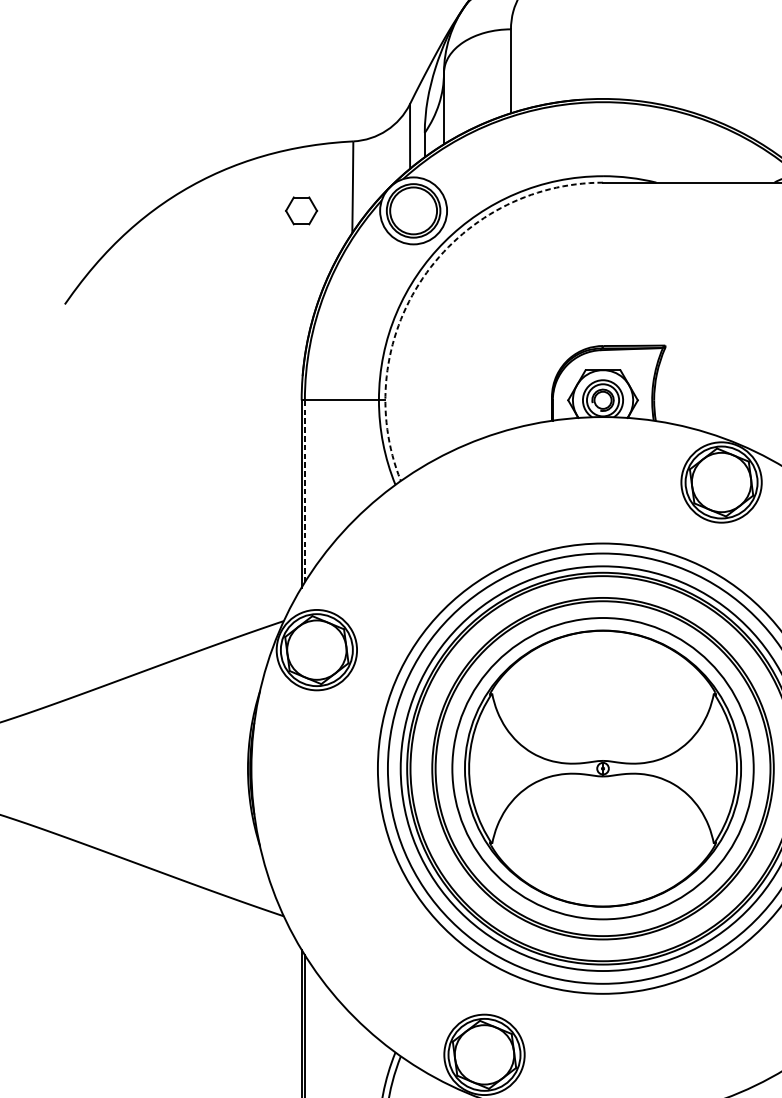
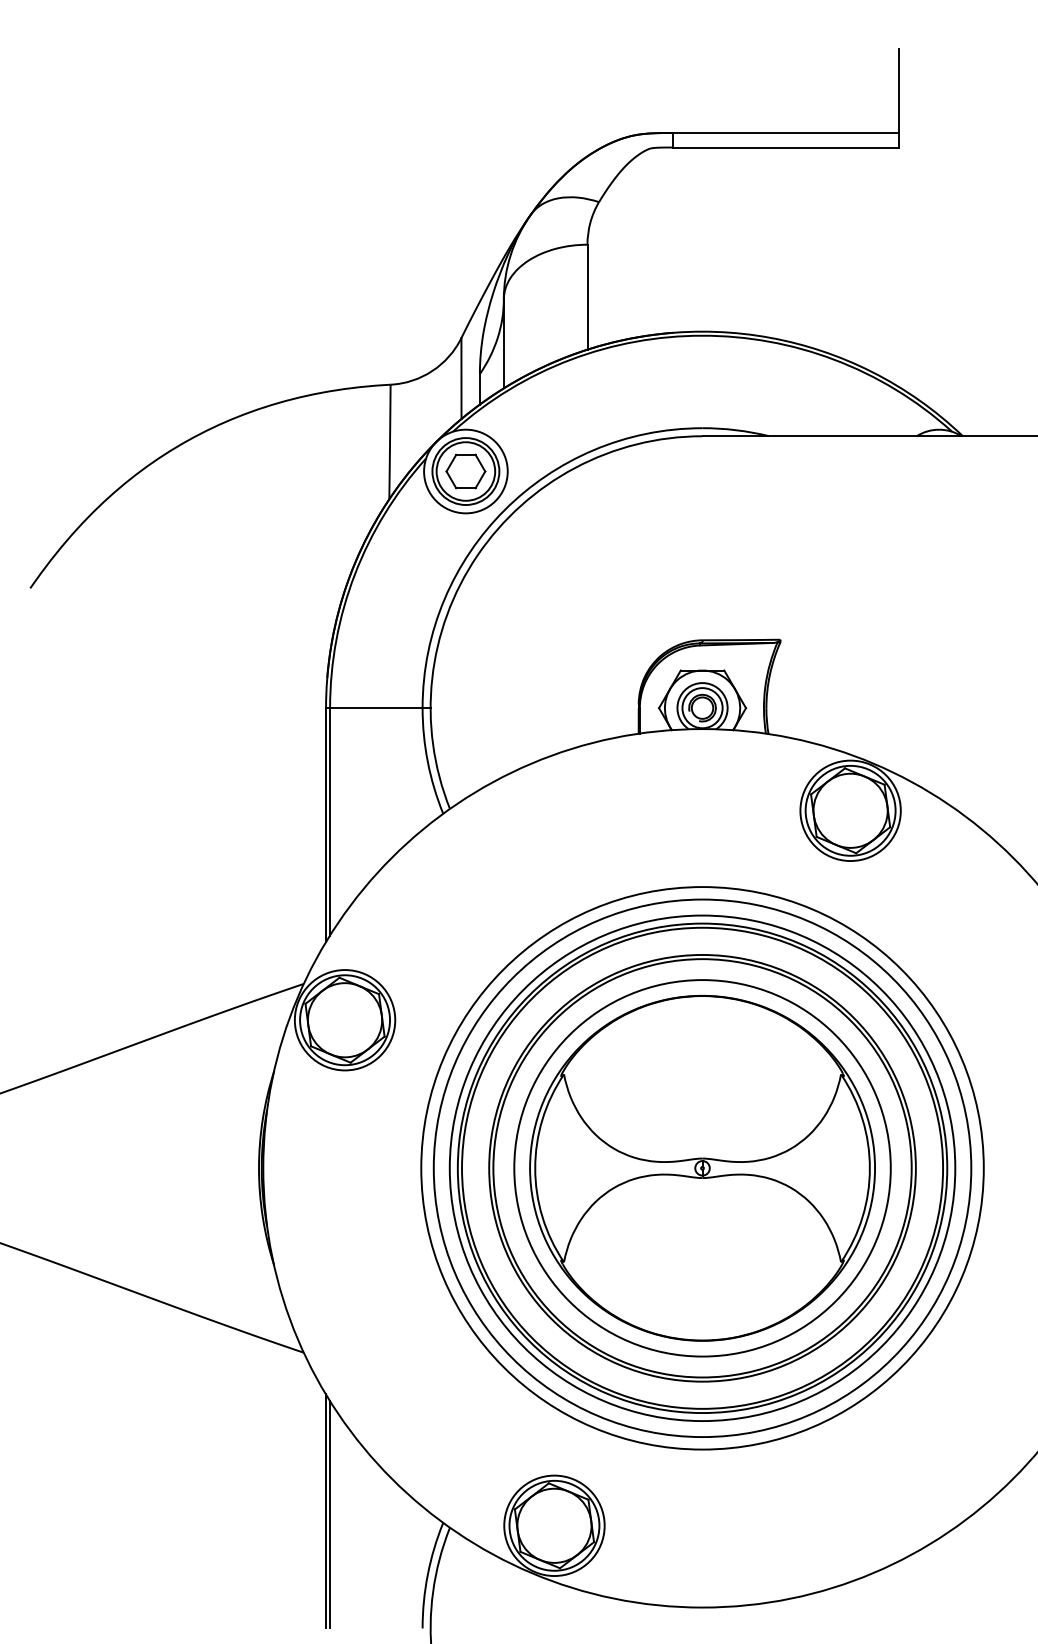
part: (301, 210) -> (465, 471), moved
arc: (422, 278) -> (477, 555), dashed -> solid
line: (305, 491) -> (330, 821), dashed -> solid

